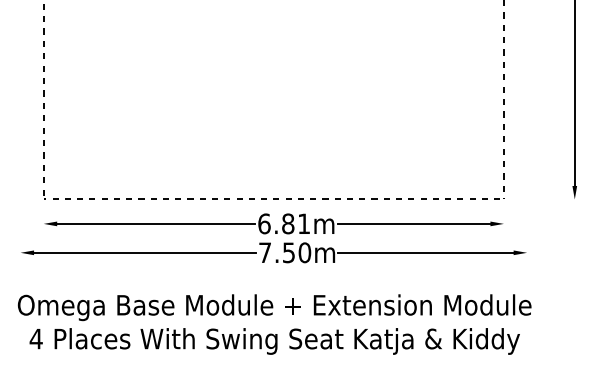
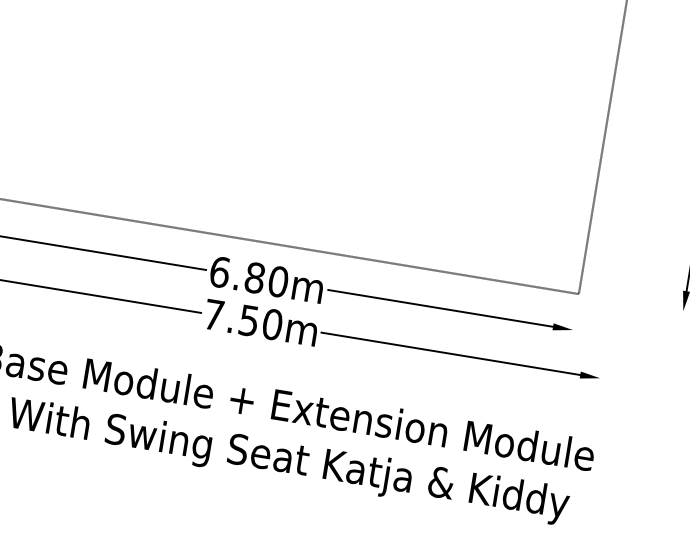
text: (304, 223) -> (279, 281), 6.81m -> 6.80m

